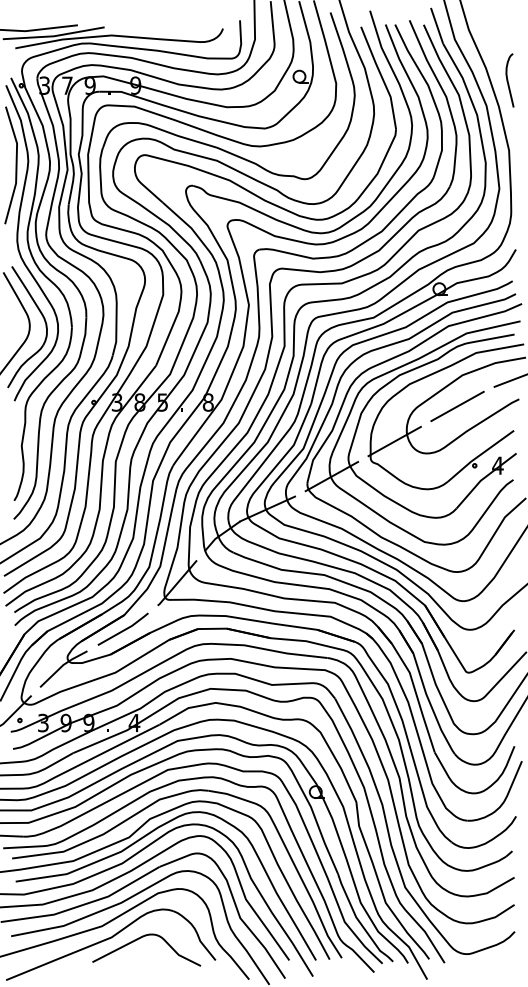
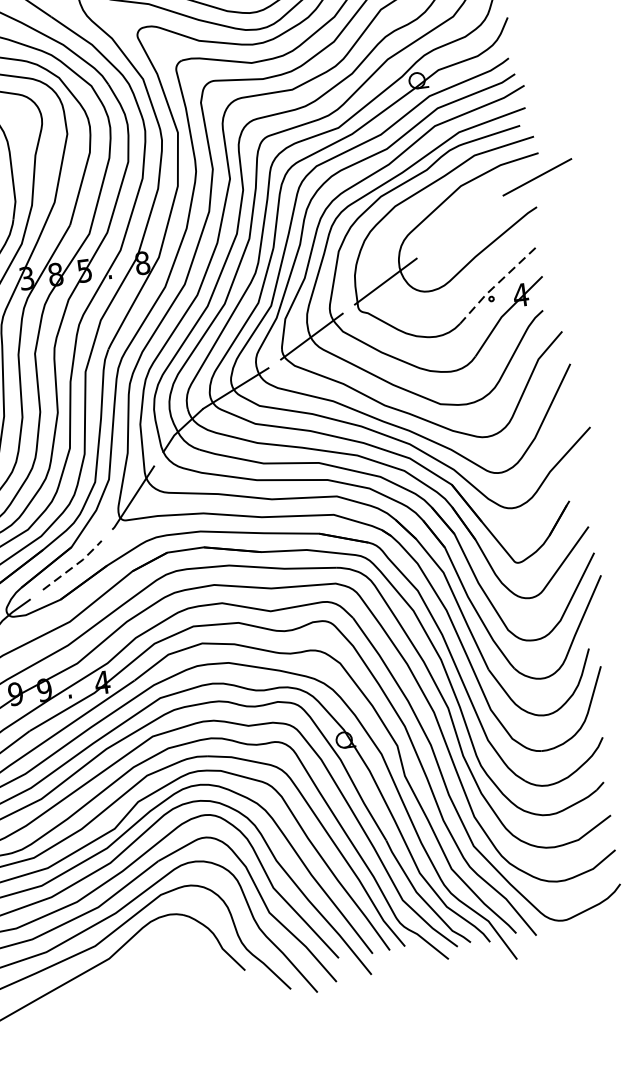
line: (457, 406) -> (459, 226), removed
line: (479, 455) -> (495, 285), solid -> dashed
line: (125, 629) -> (75, 565), solid -> dashed
curve: (141, 938) -> (147, 955), removed

